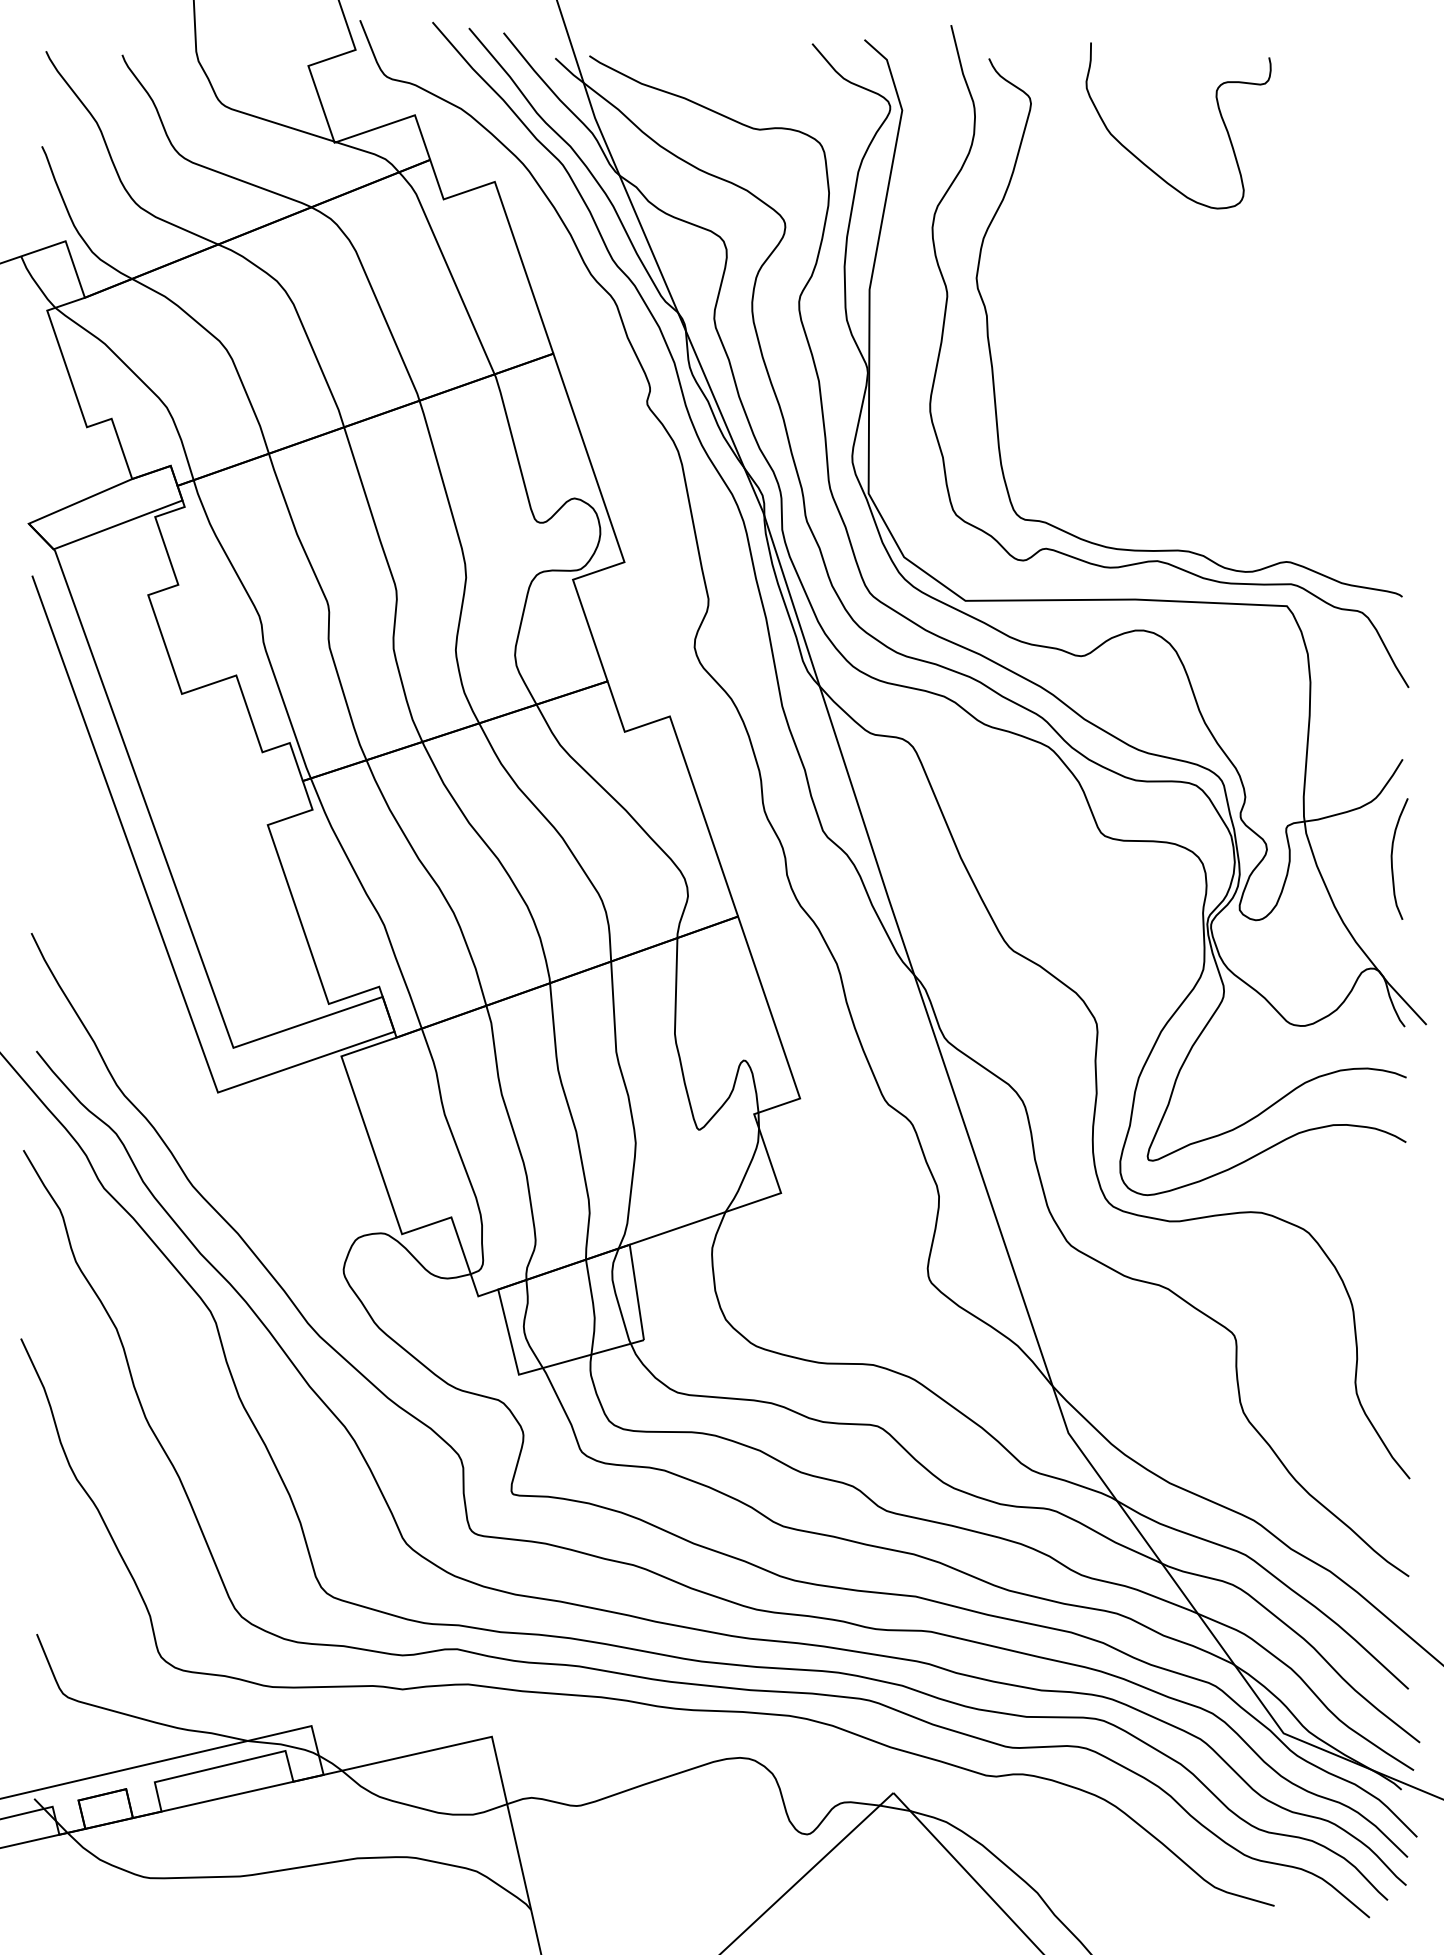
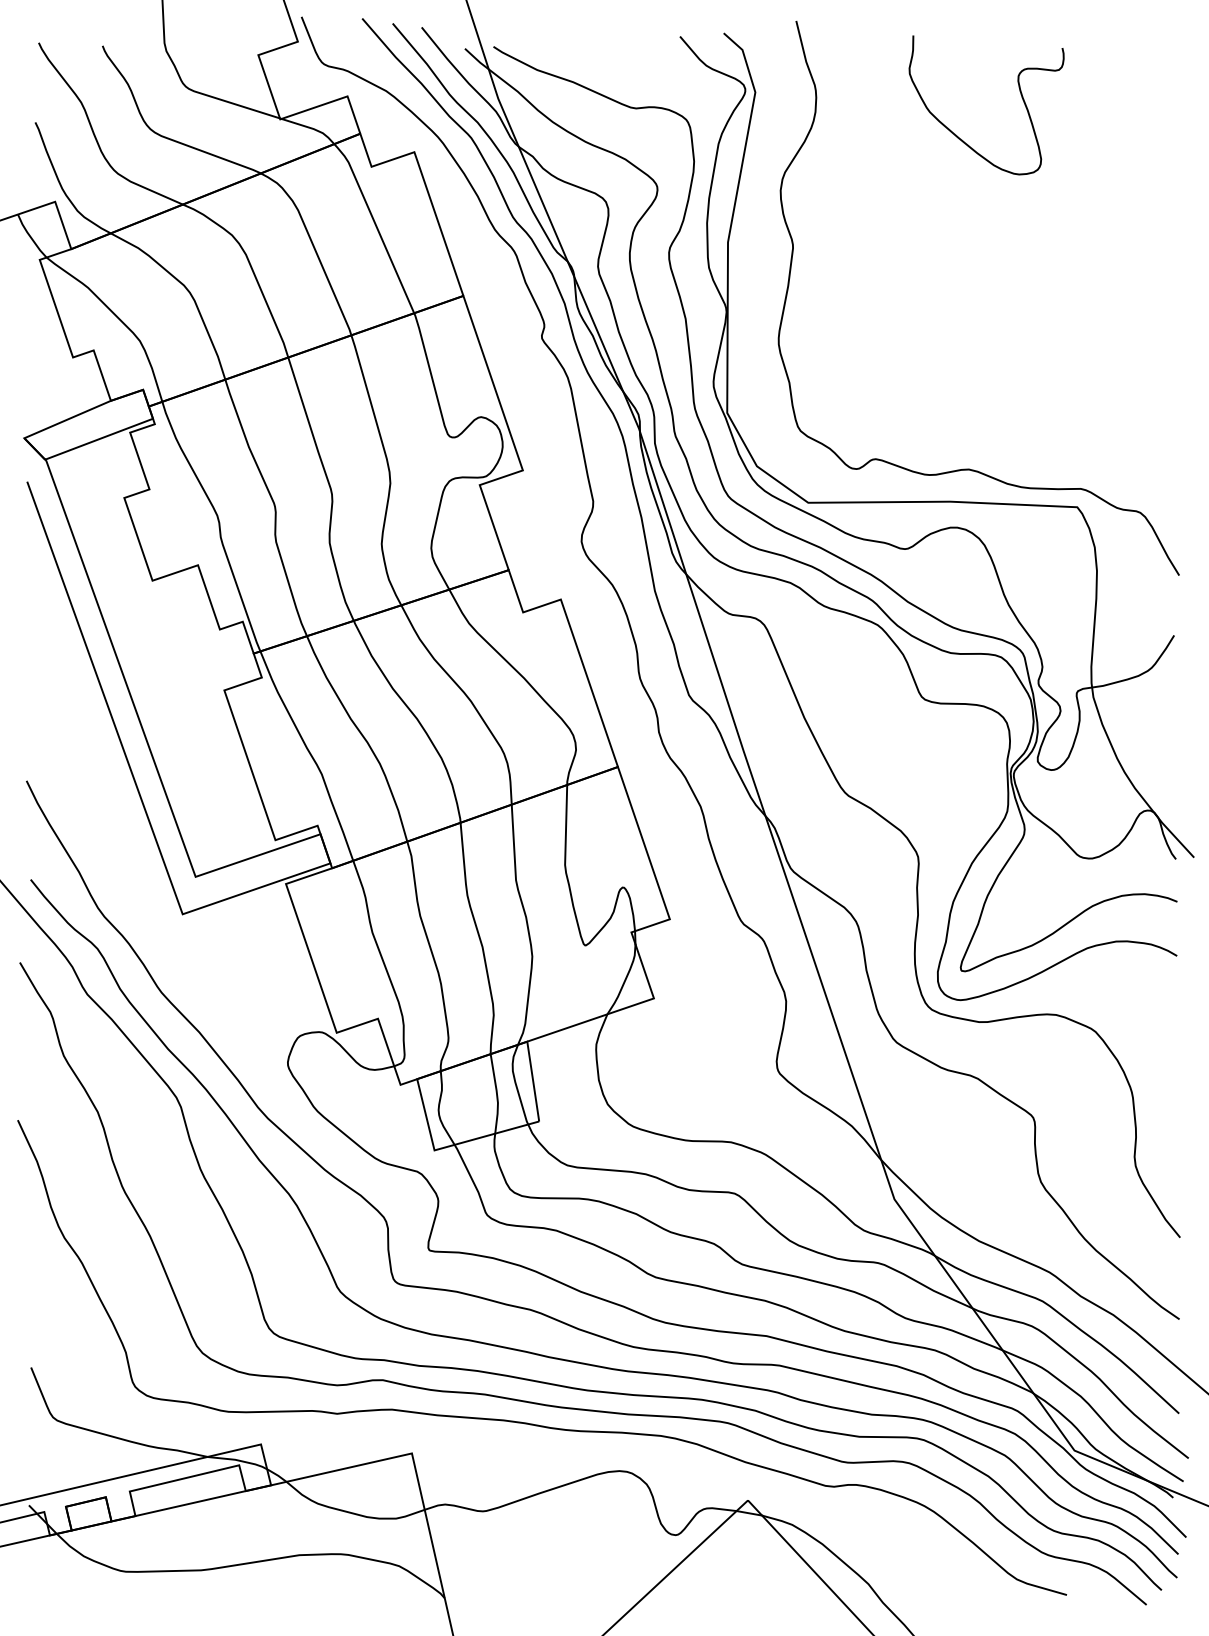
curve: (991, 353) -> (830, 295), removed
curve: (1392, 858) -> (1165, 718), removed

